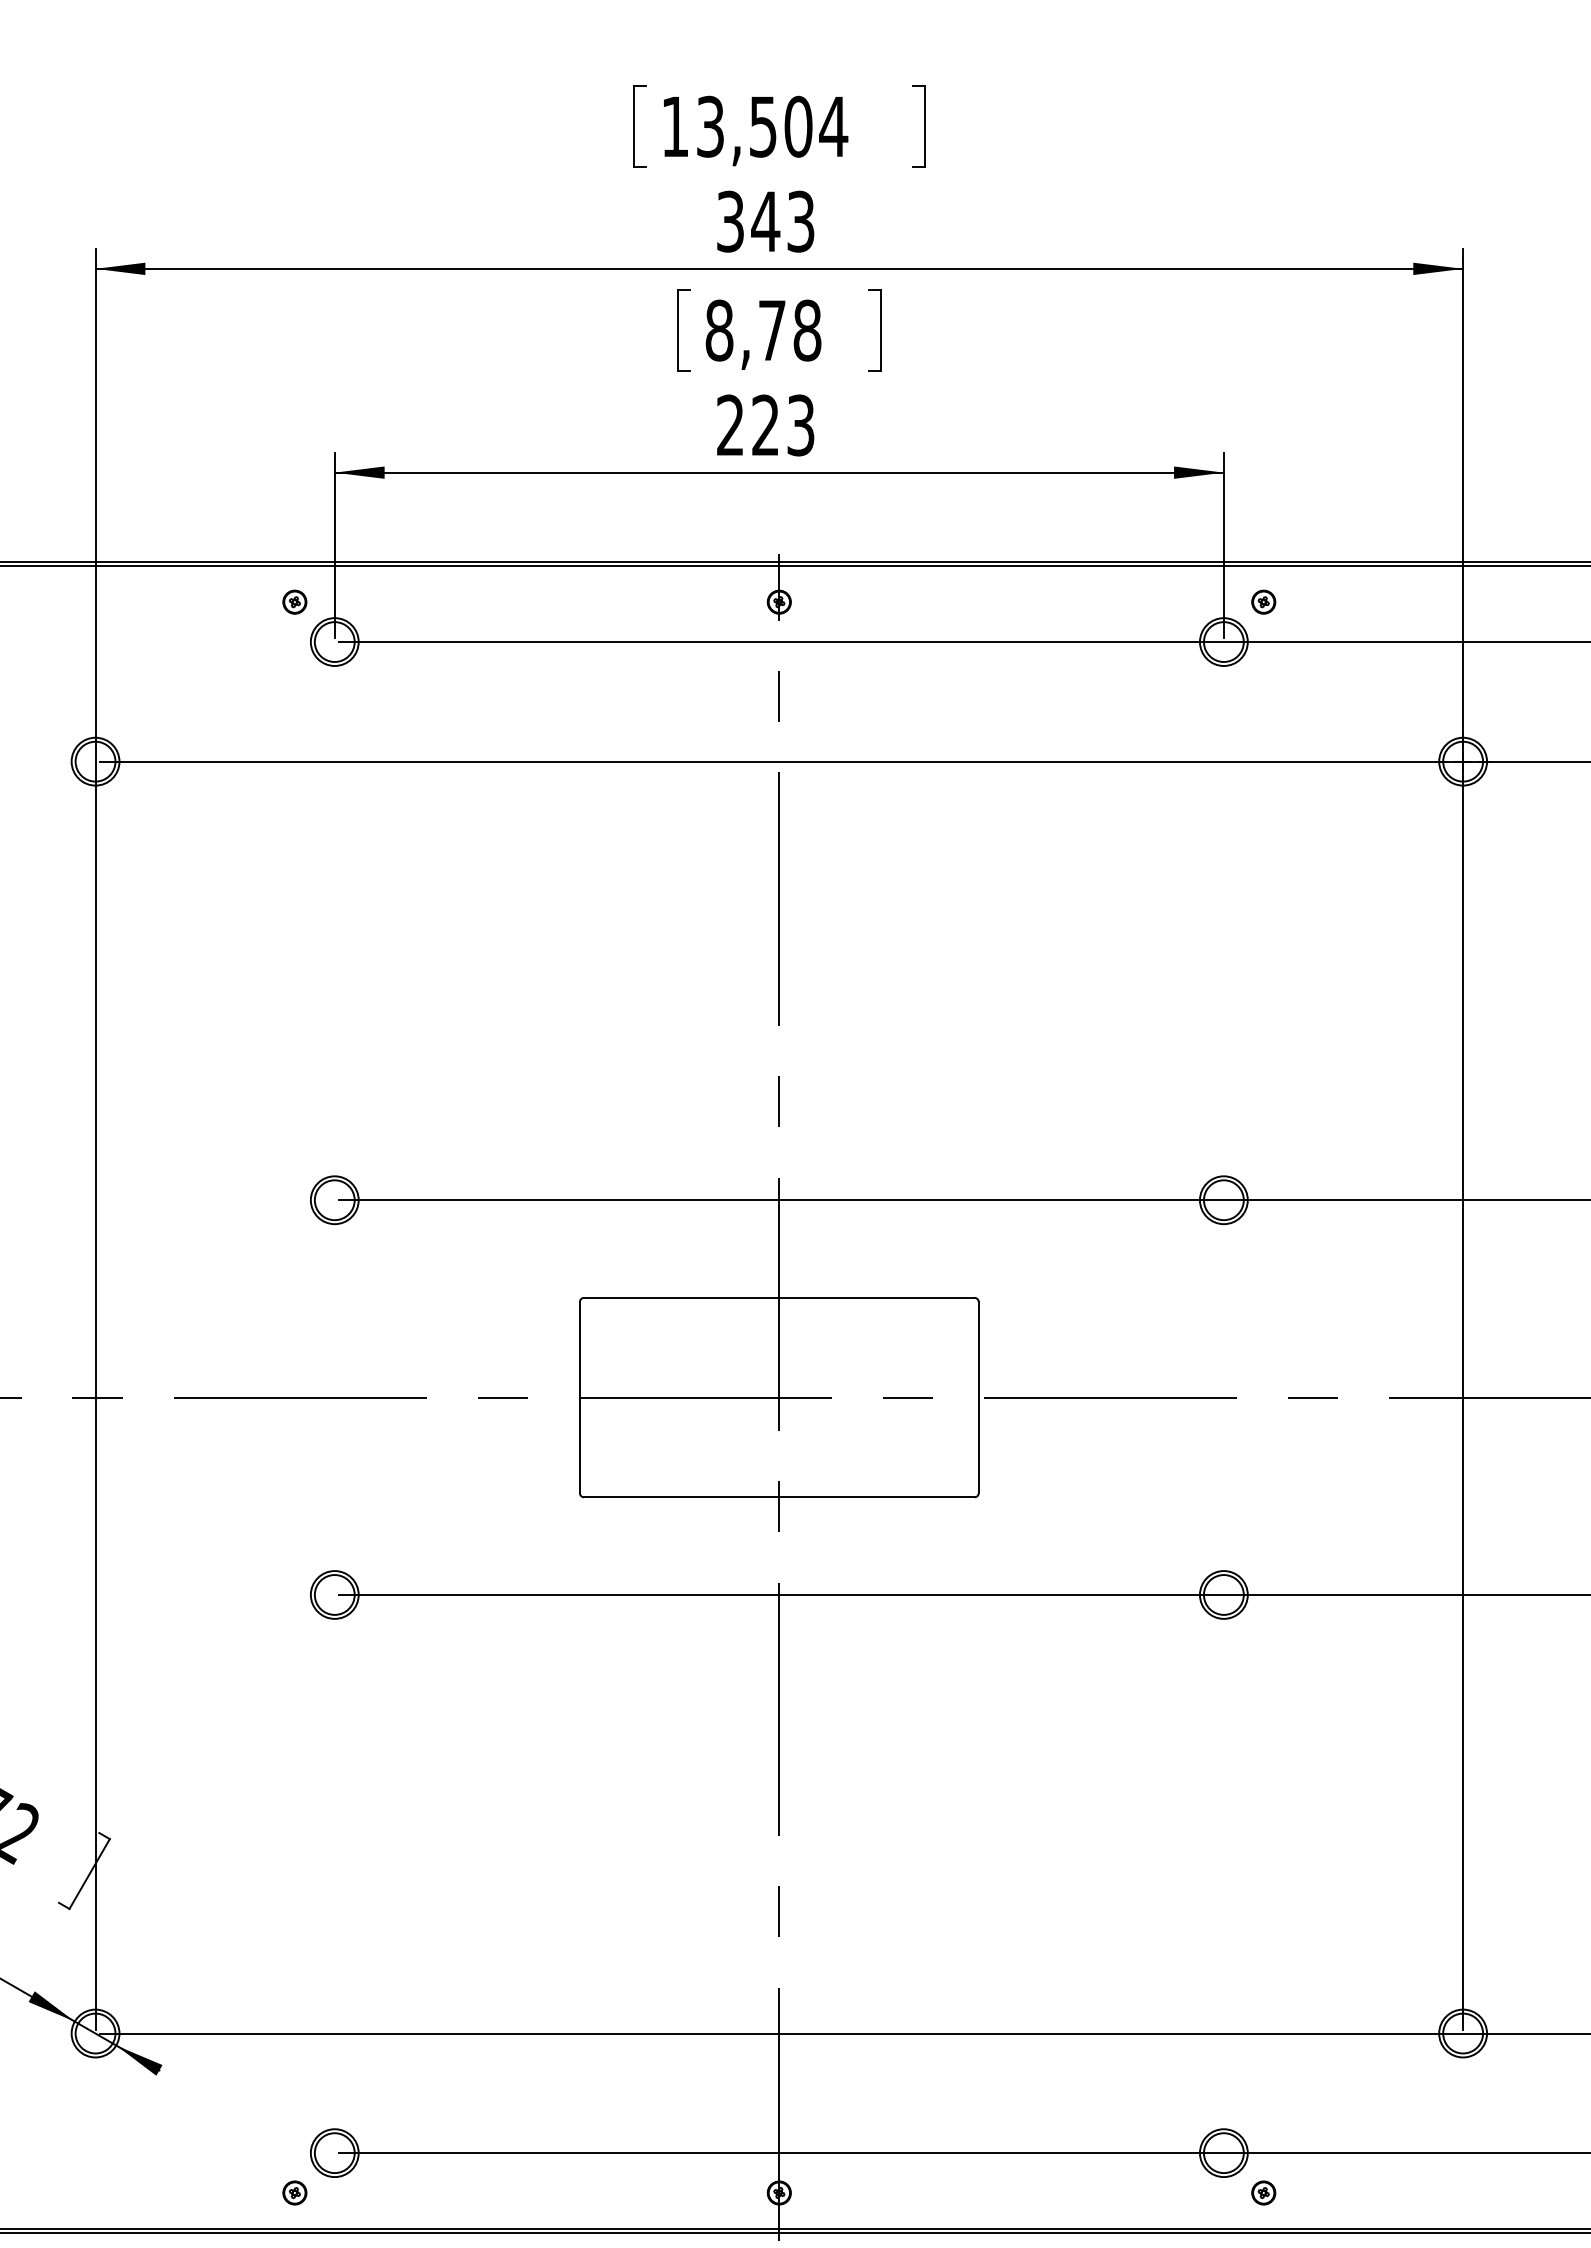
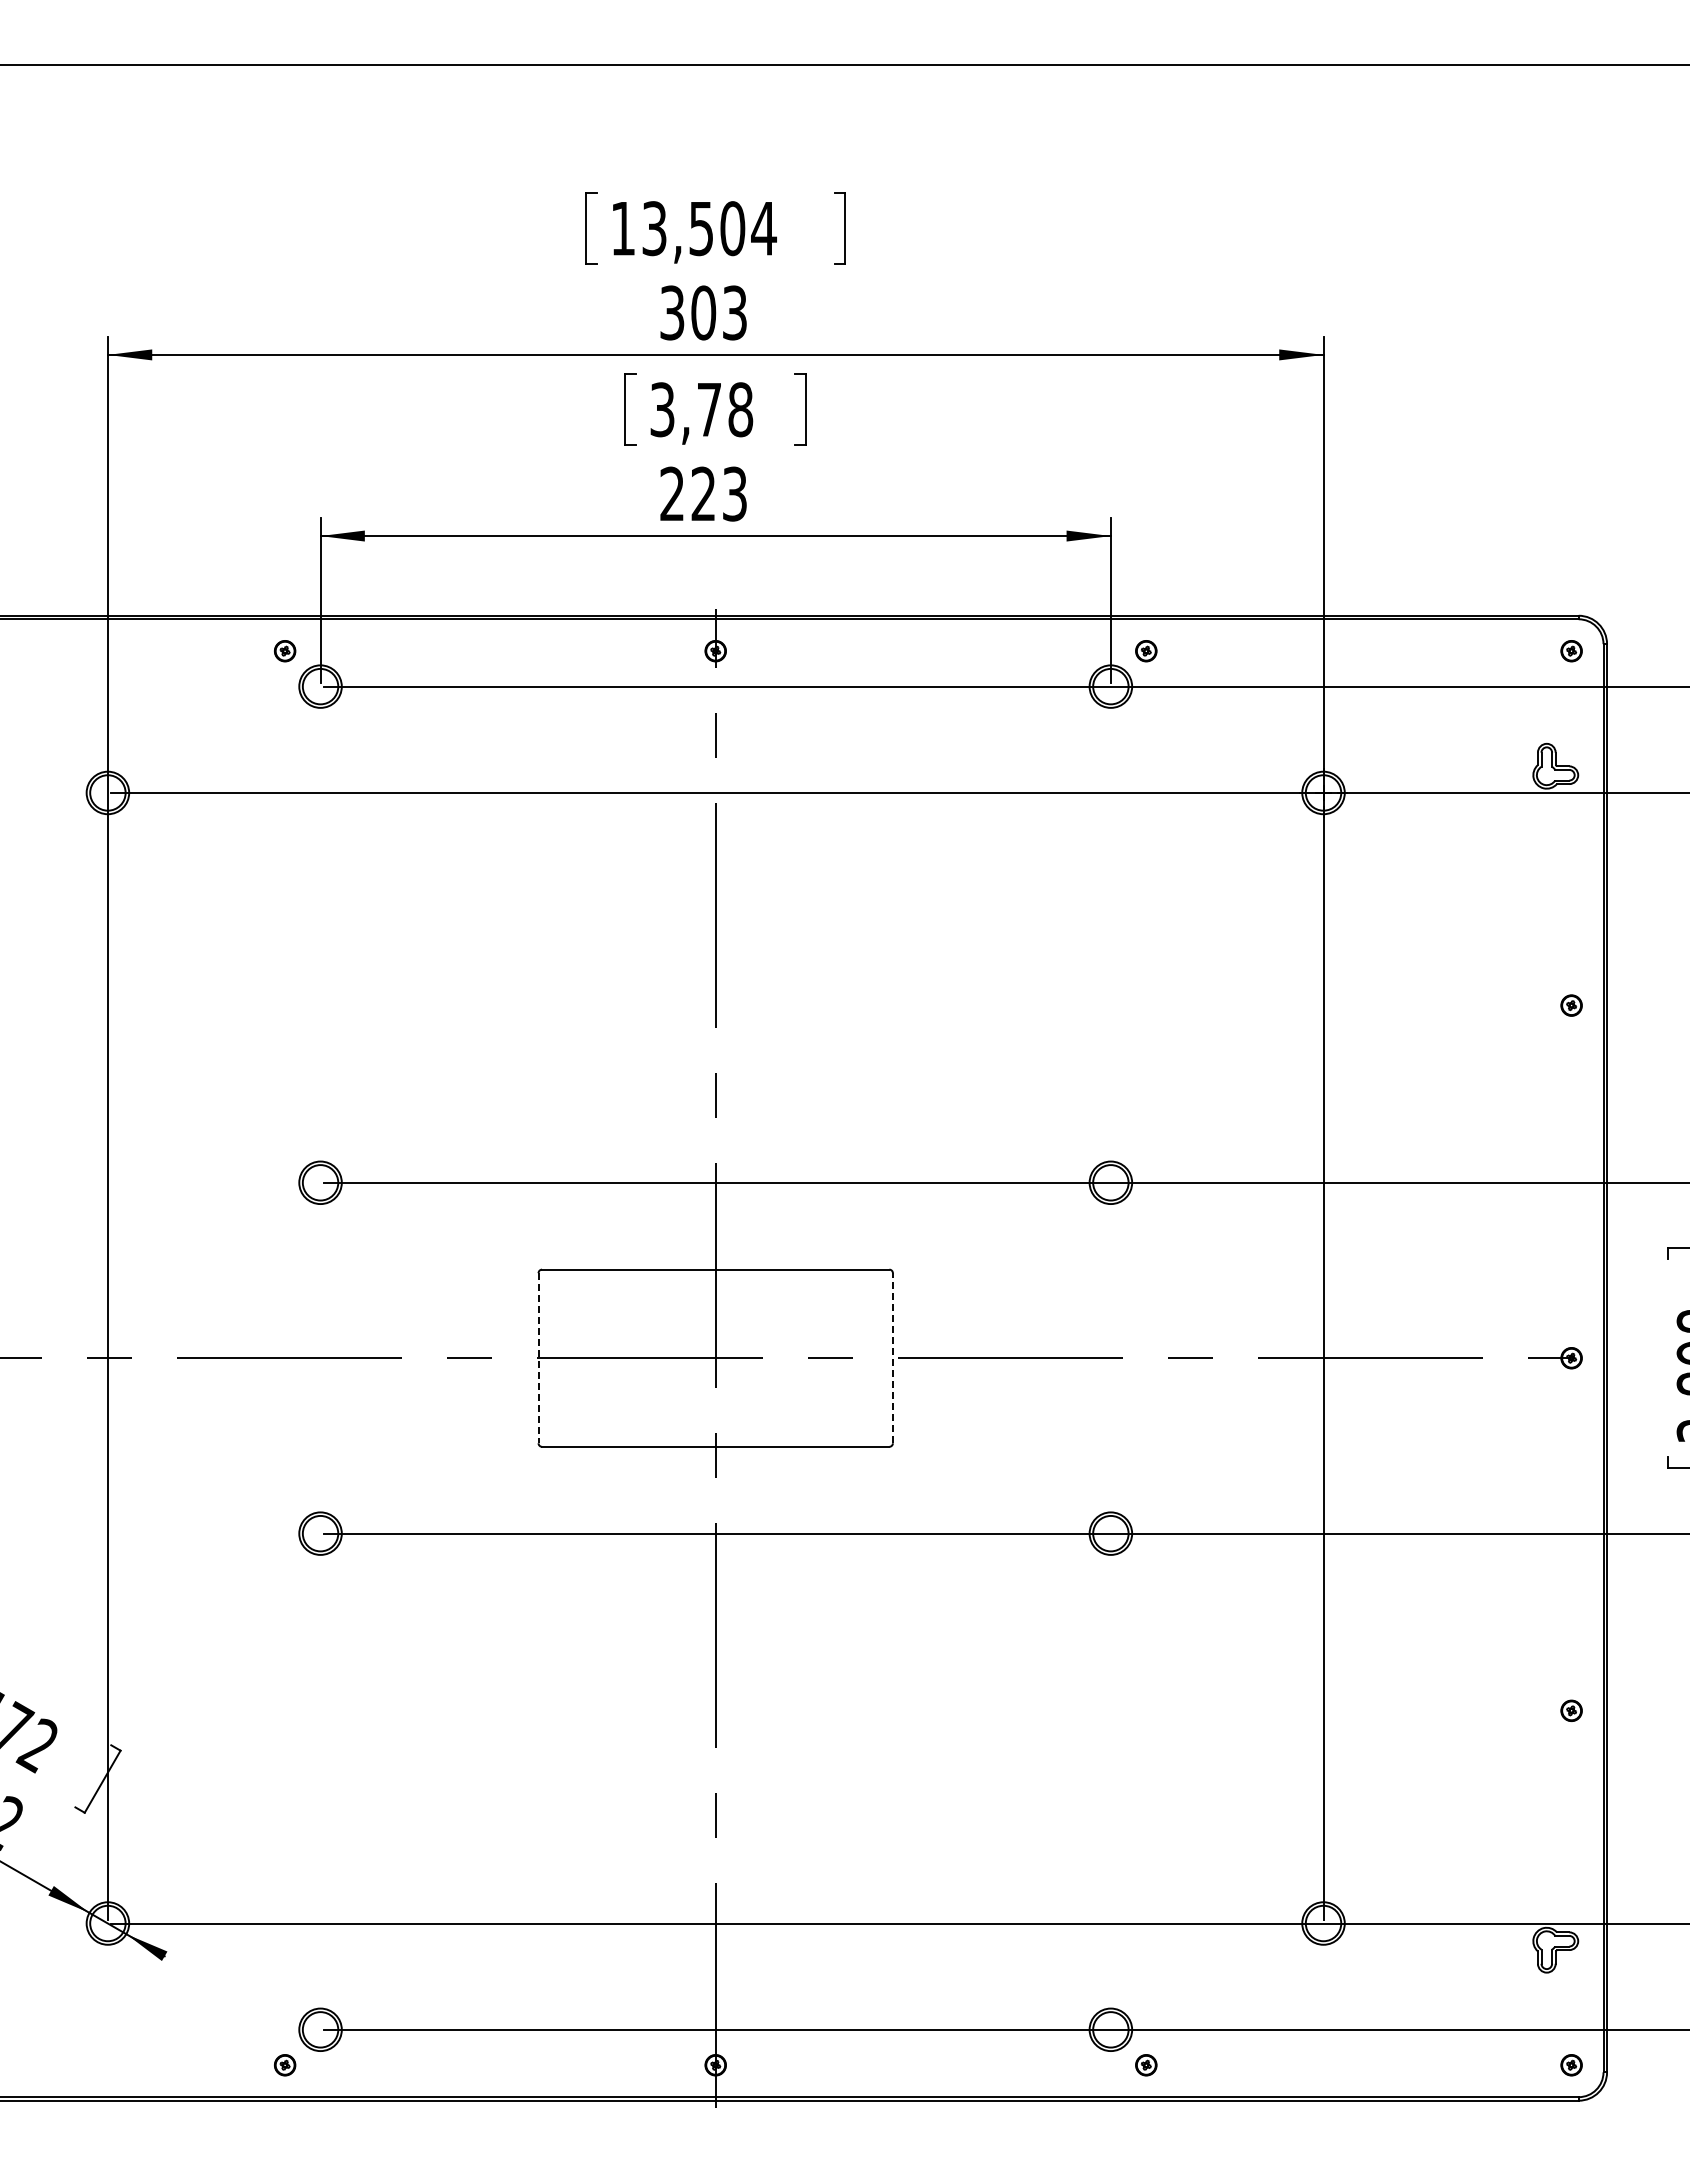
text: (765, 221) -> (703, 312), 343 -> 303
text: (719, 330) -> (662, 409), 8,78 -> 3,78
line: (978, 1396) -> (892, 1357), solid -> dashed
line: (579, 1397) -> (538, 1358), solid -> dashed

